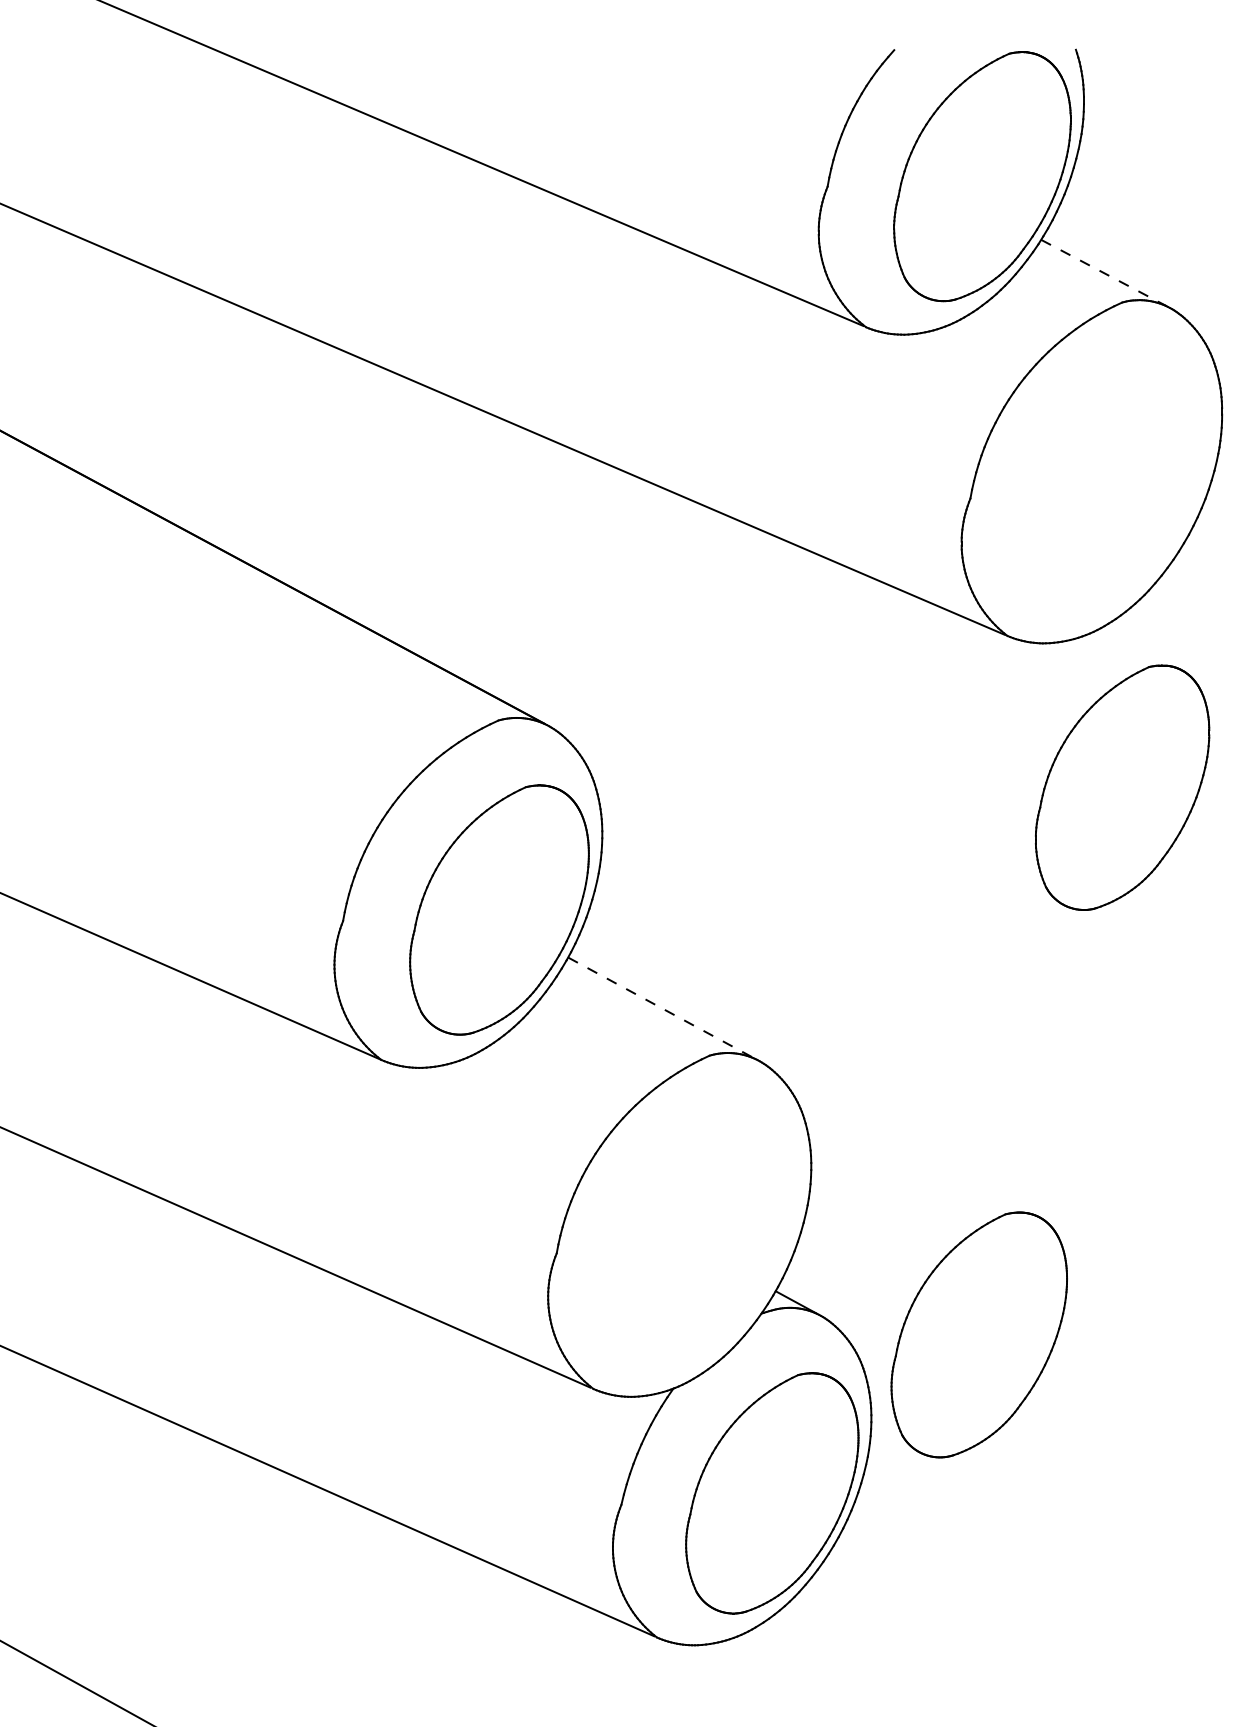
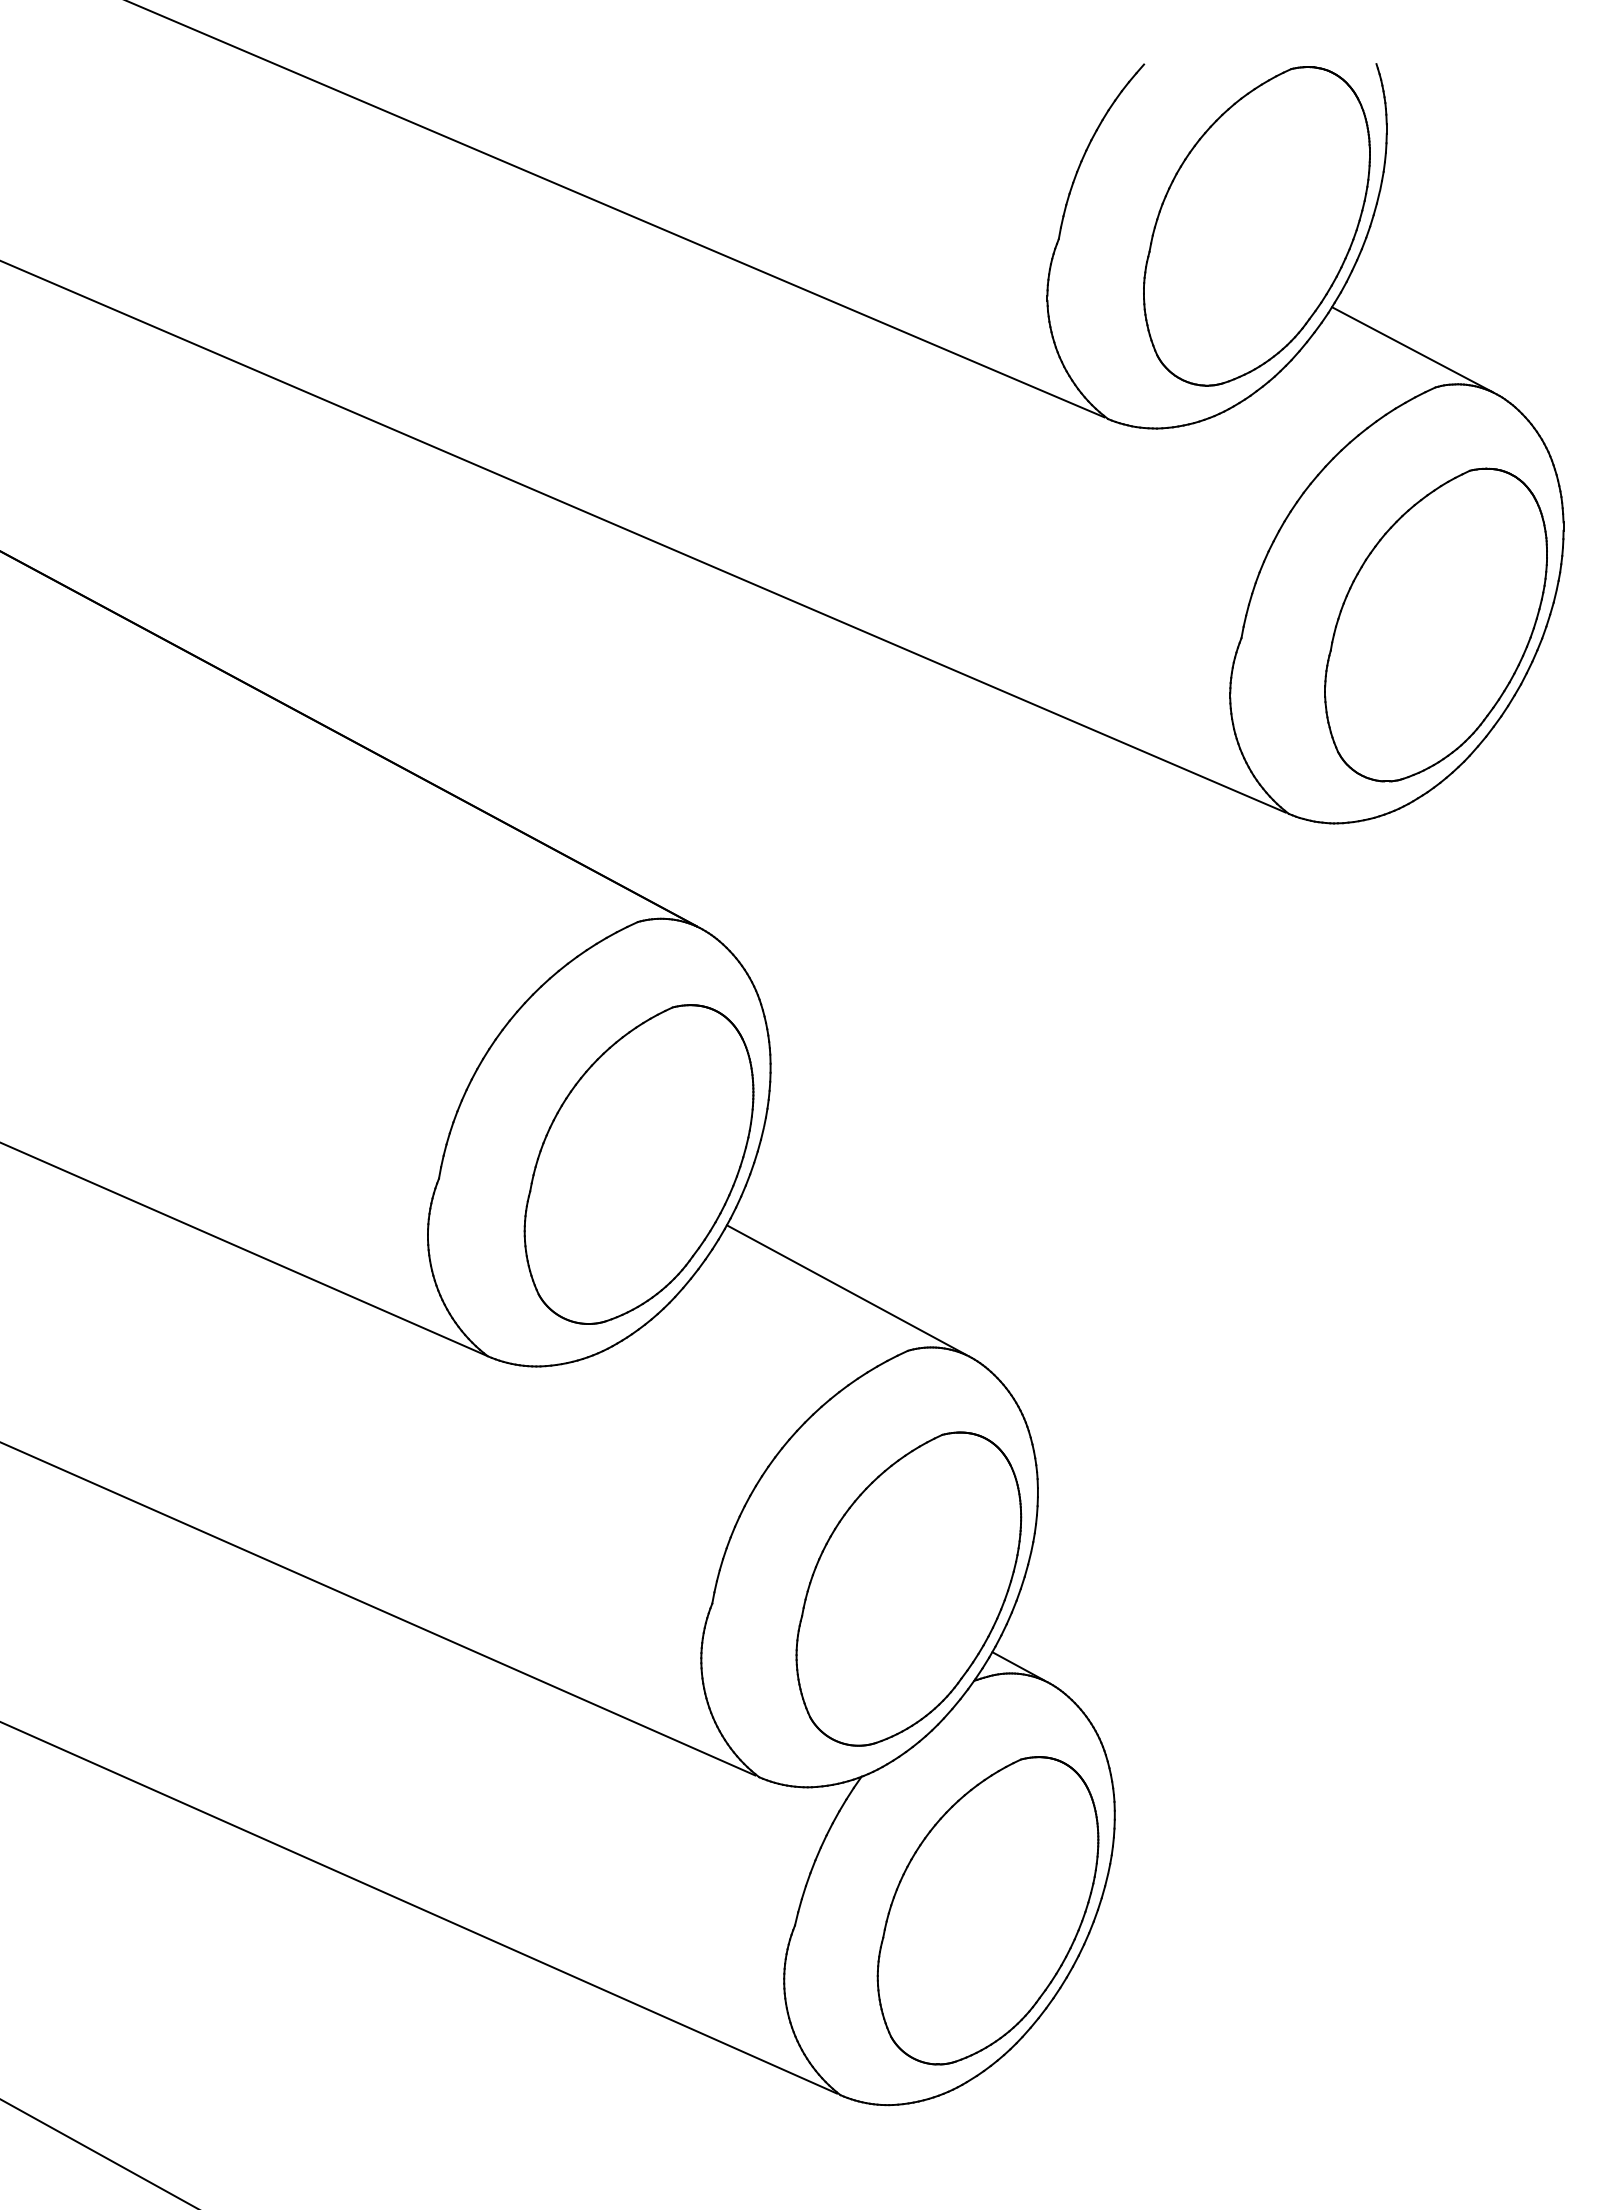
line: (1104, 272) -> (1412, 349), dashed -> solid
part: (1122, 787) -> (1435, 624), moved
line: (661, 1007) -> (846, 1289), dashed -> solid
part: (979, 1334) -> (908, 1588), moved

